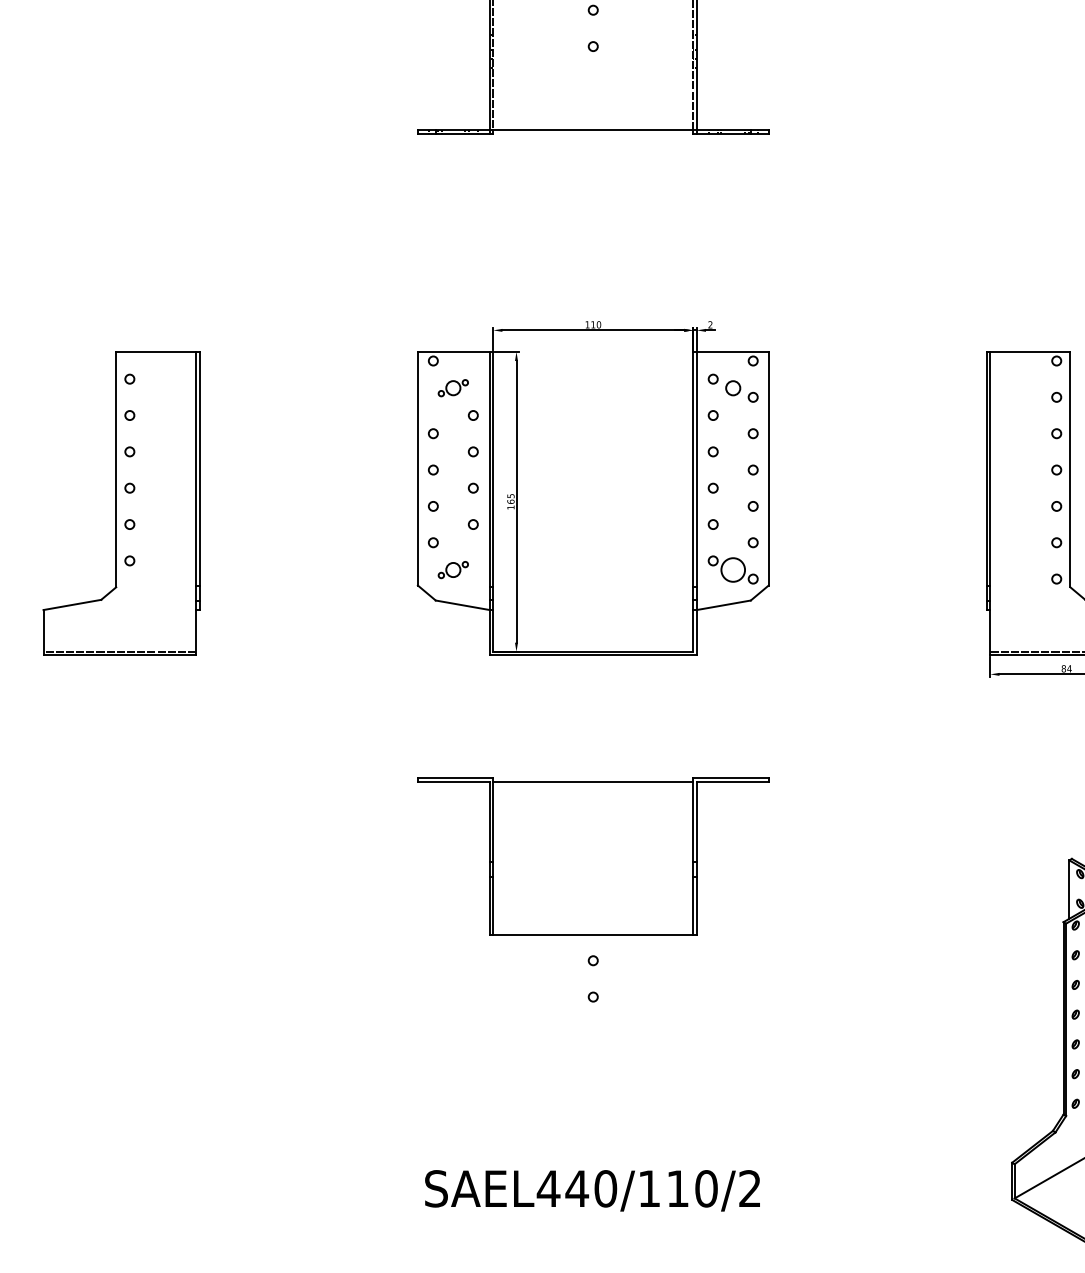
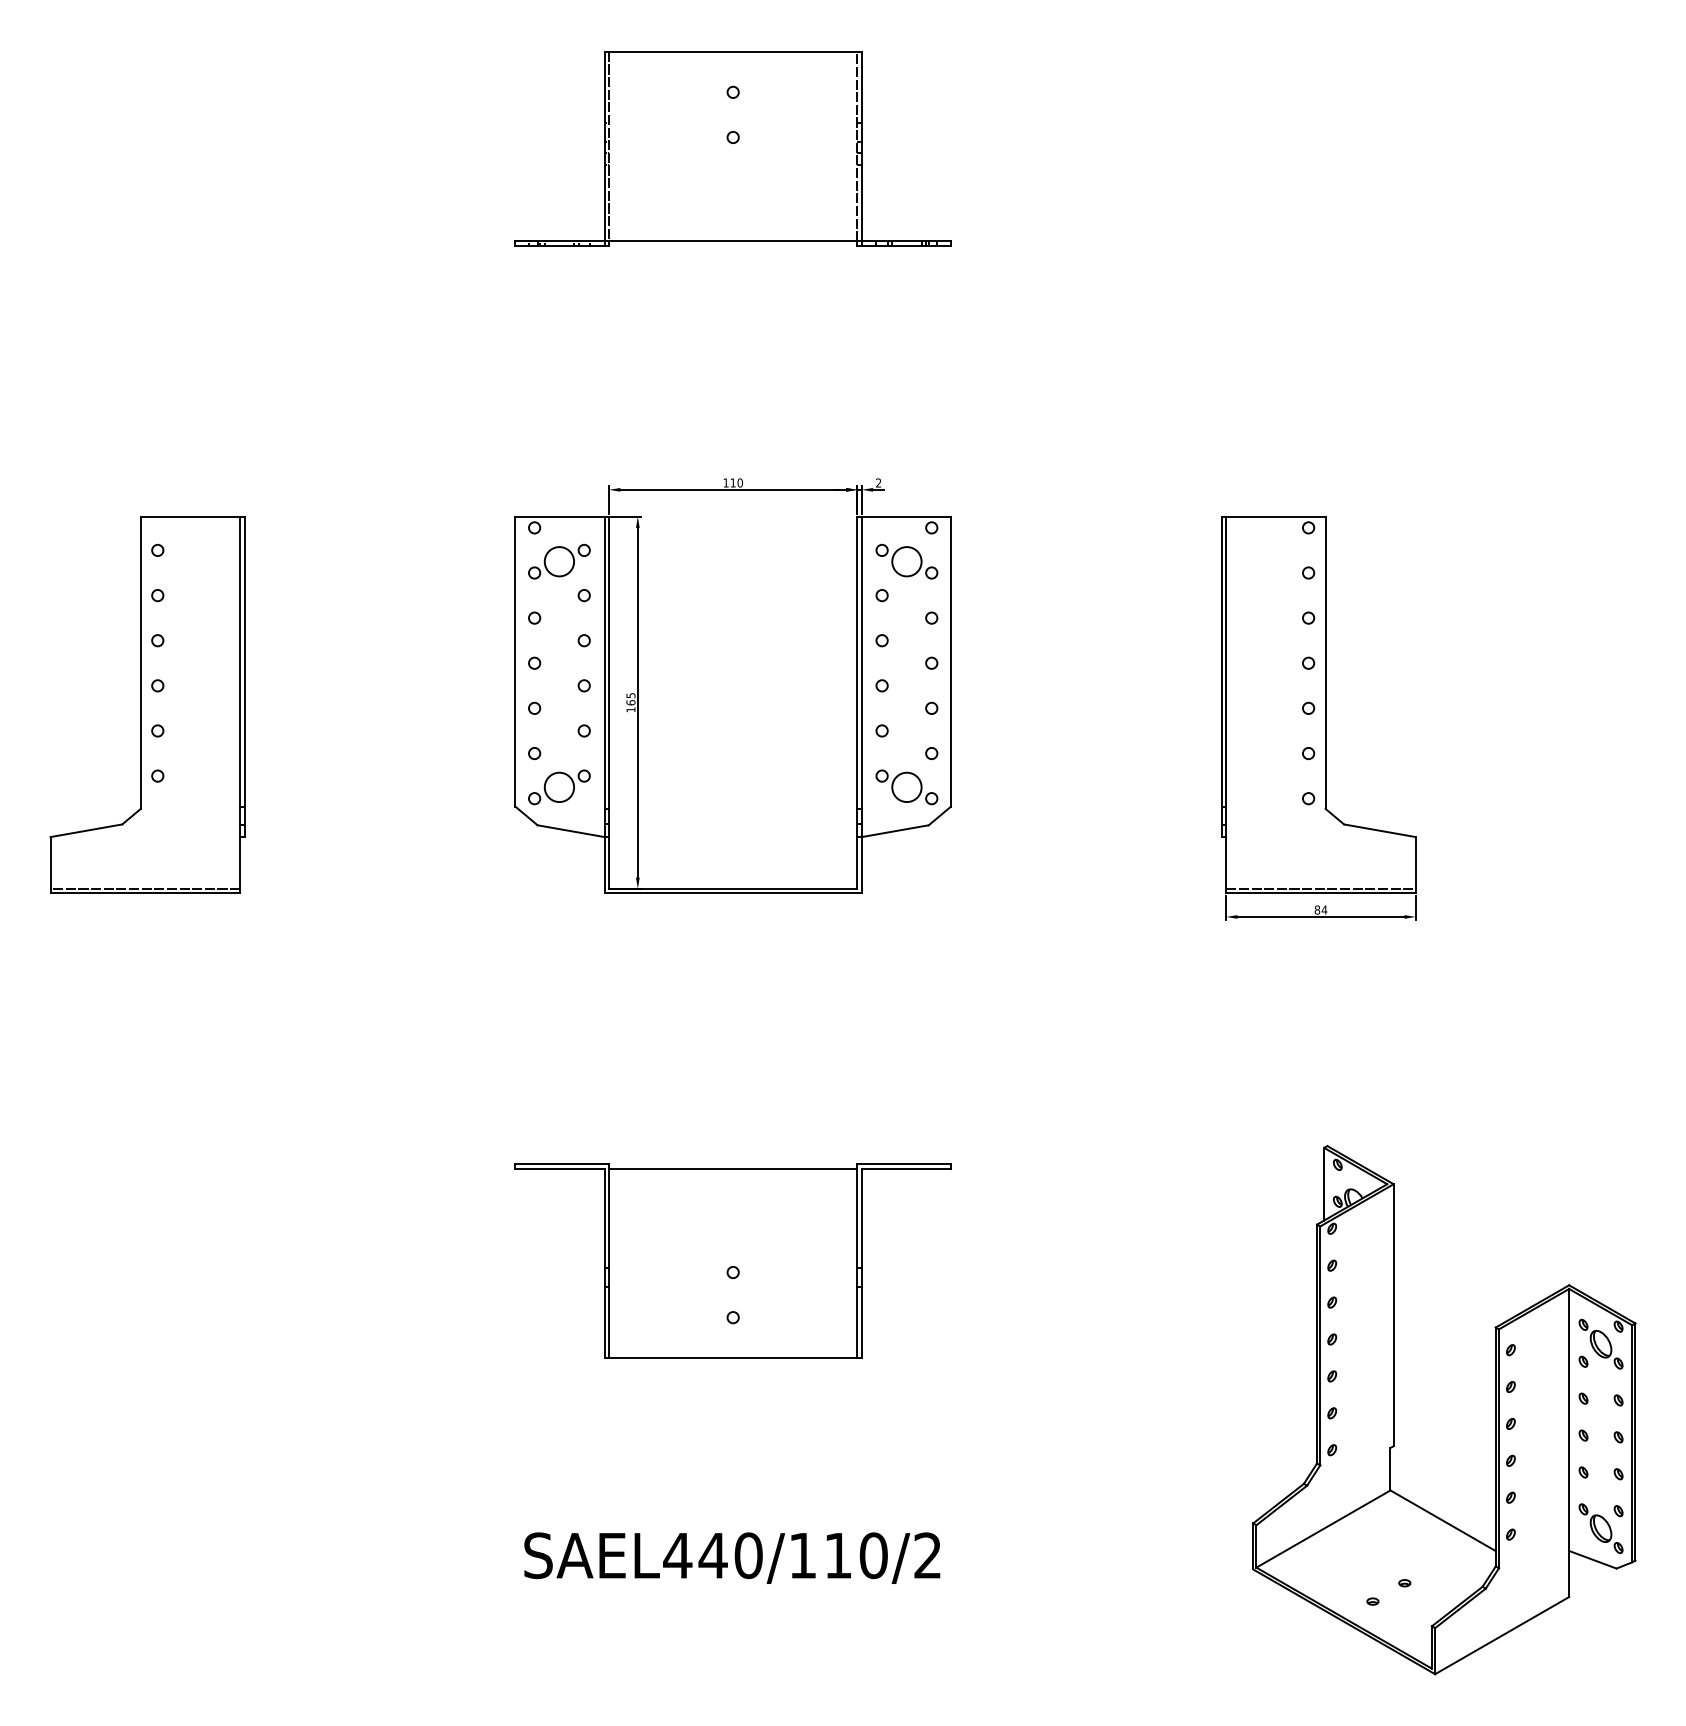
part: (453, 388) -> (559, 561), size x1.67
circle: (732, 388) -> (906, 561), size x1.67
part: (453, 570) -> (559, 787), size x1.67
part: (592, 856) -> (732, 1260), moved

